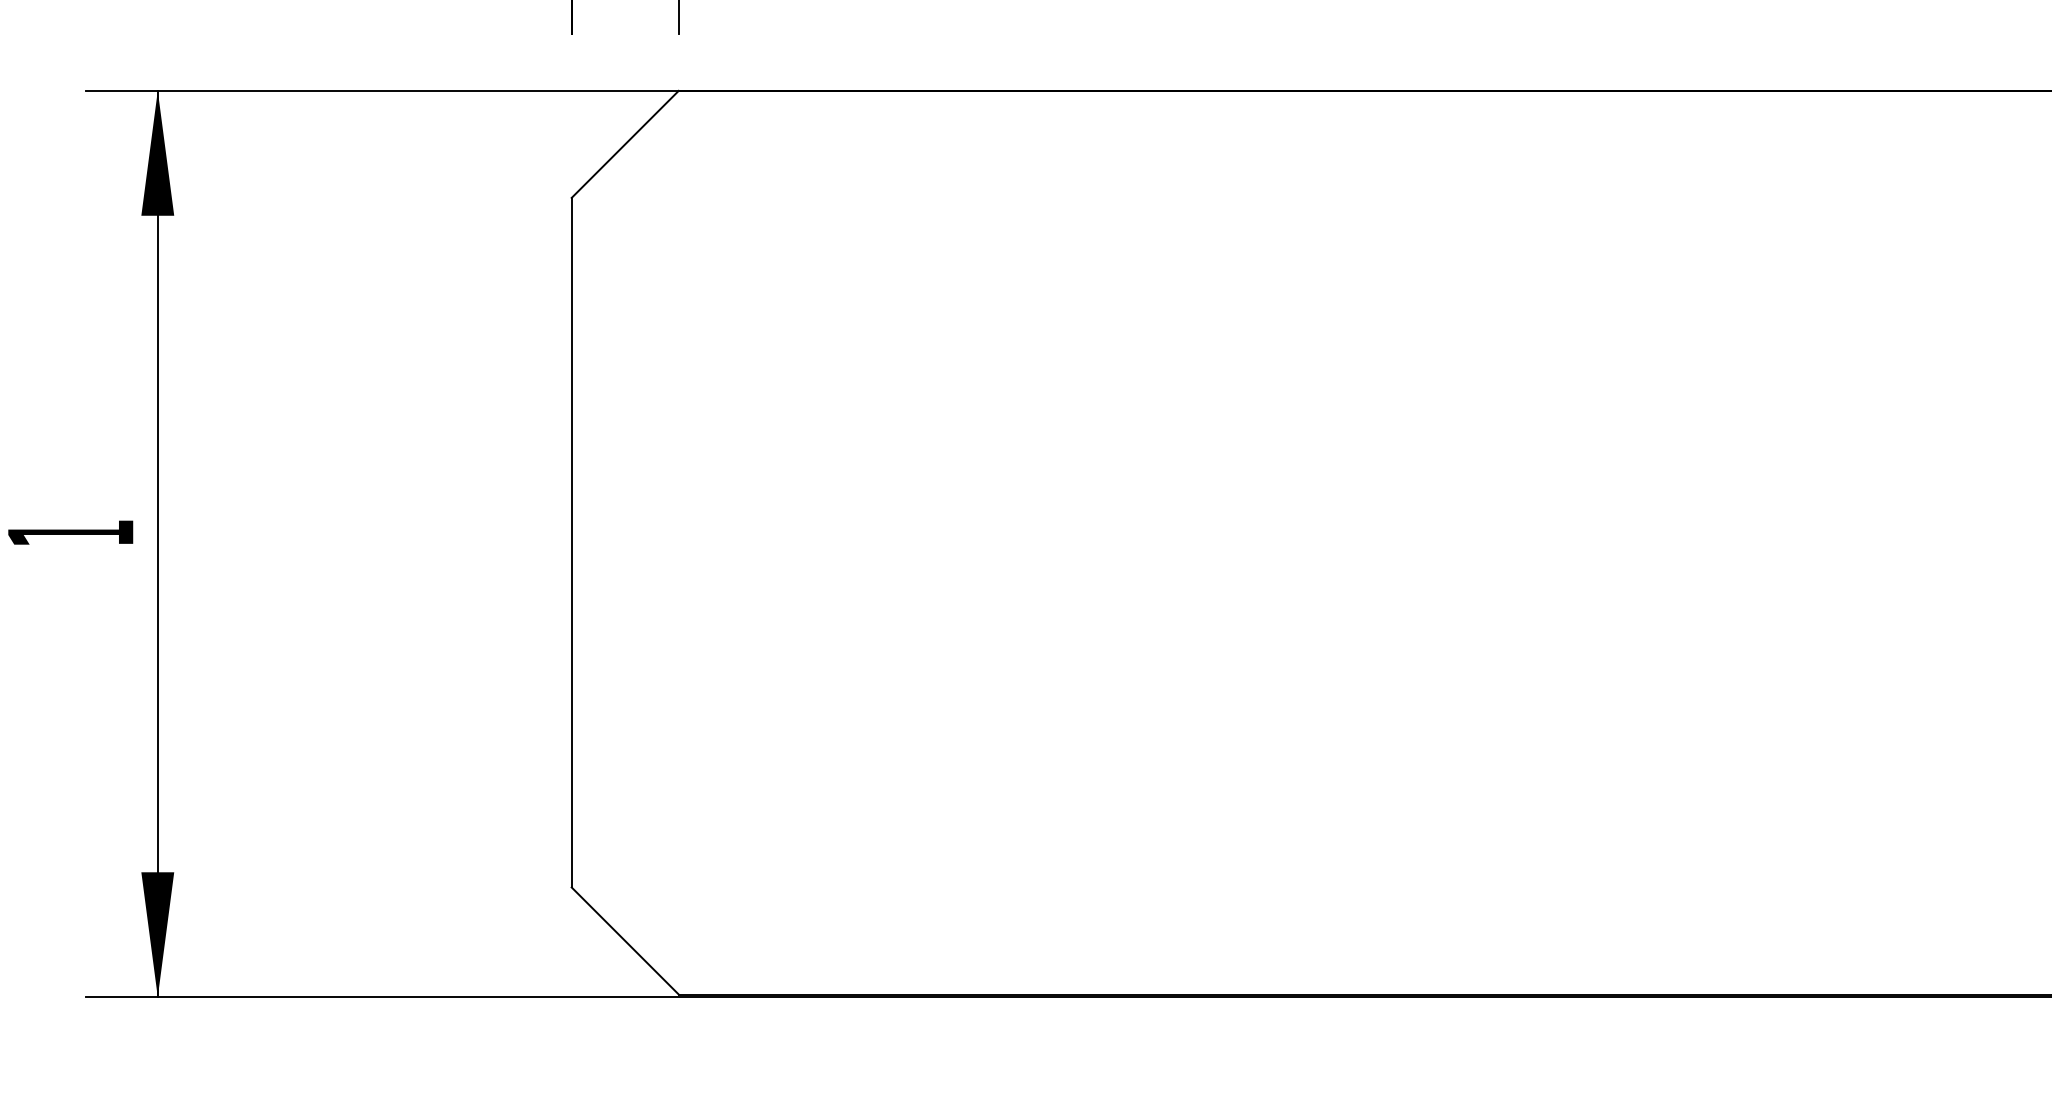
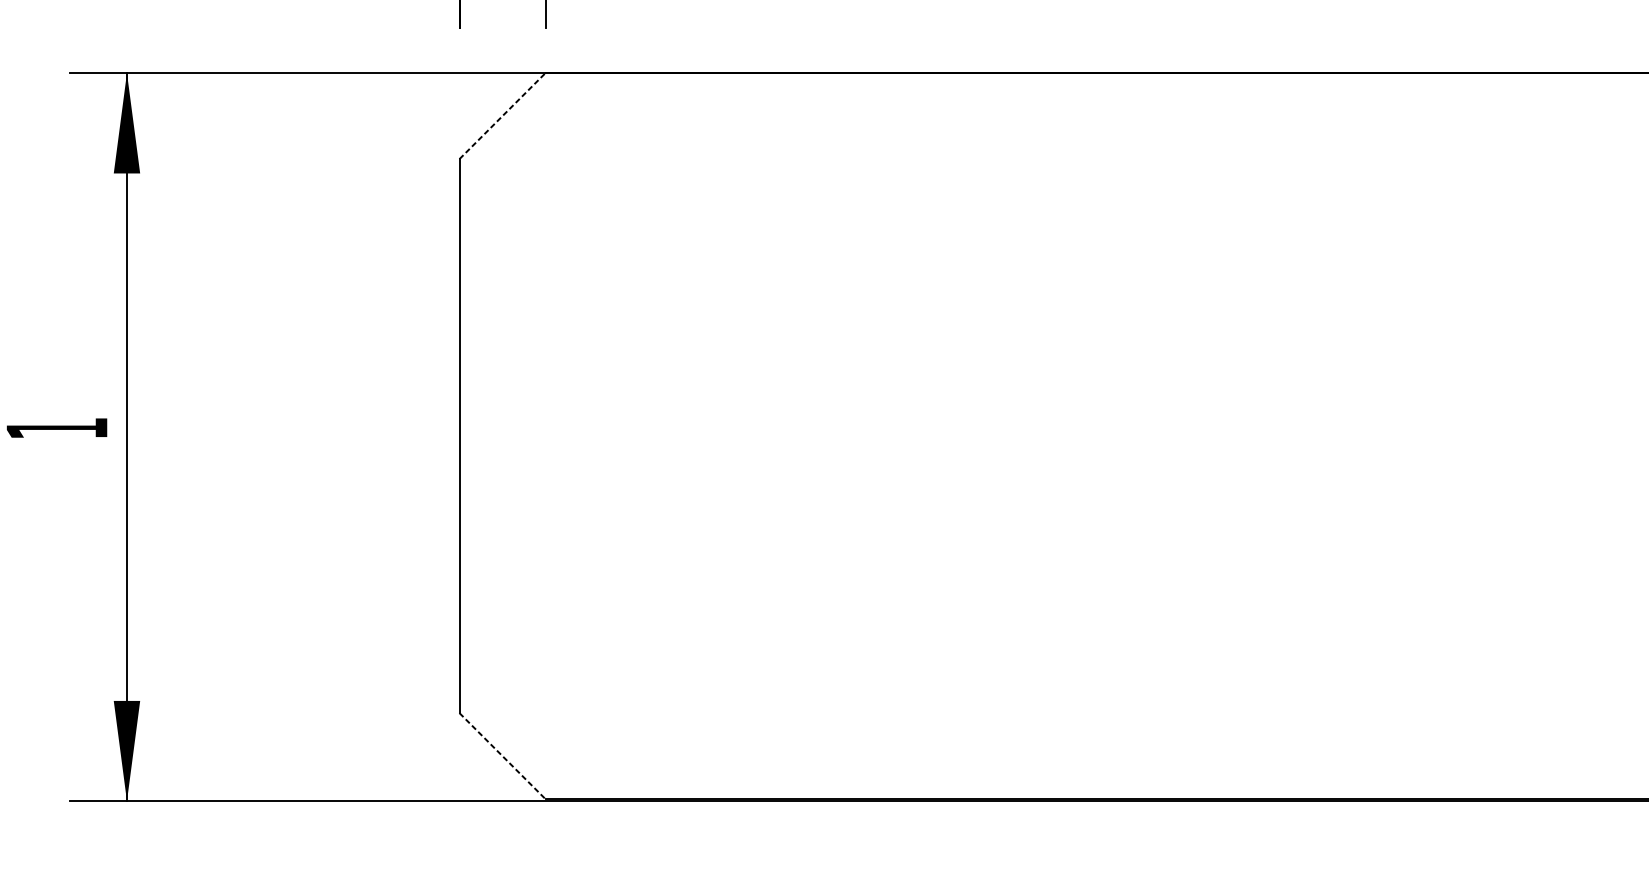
line: (625, 144) -> (502, 116), solid -> dashed
line: (625, 940) -> (502, 755), solid -> dashed

